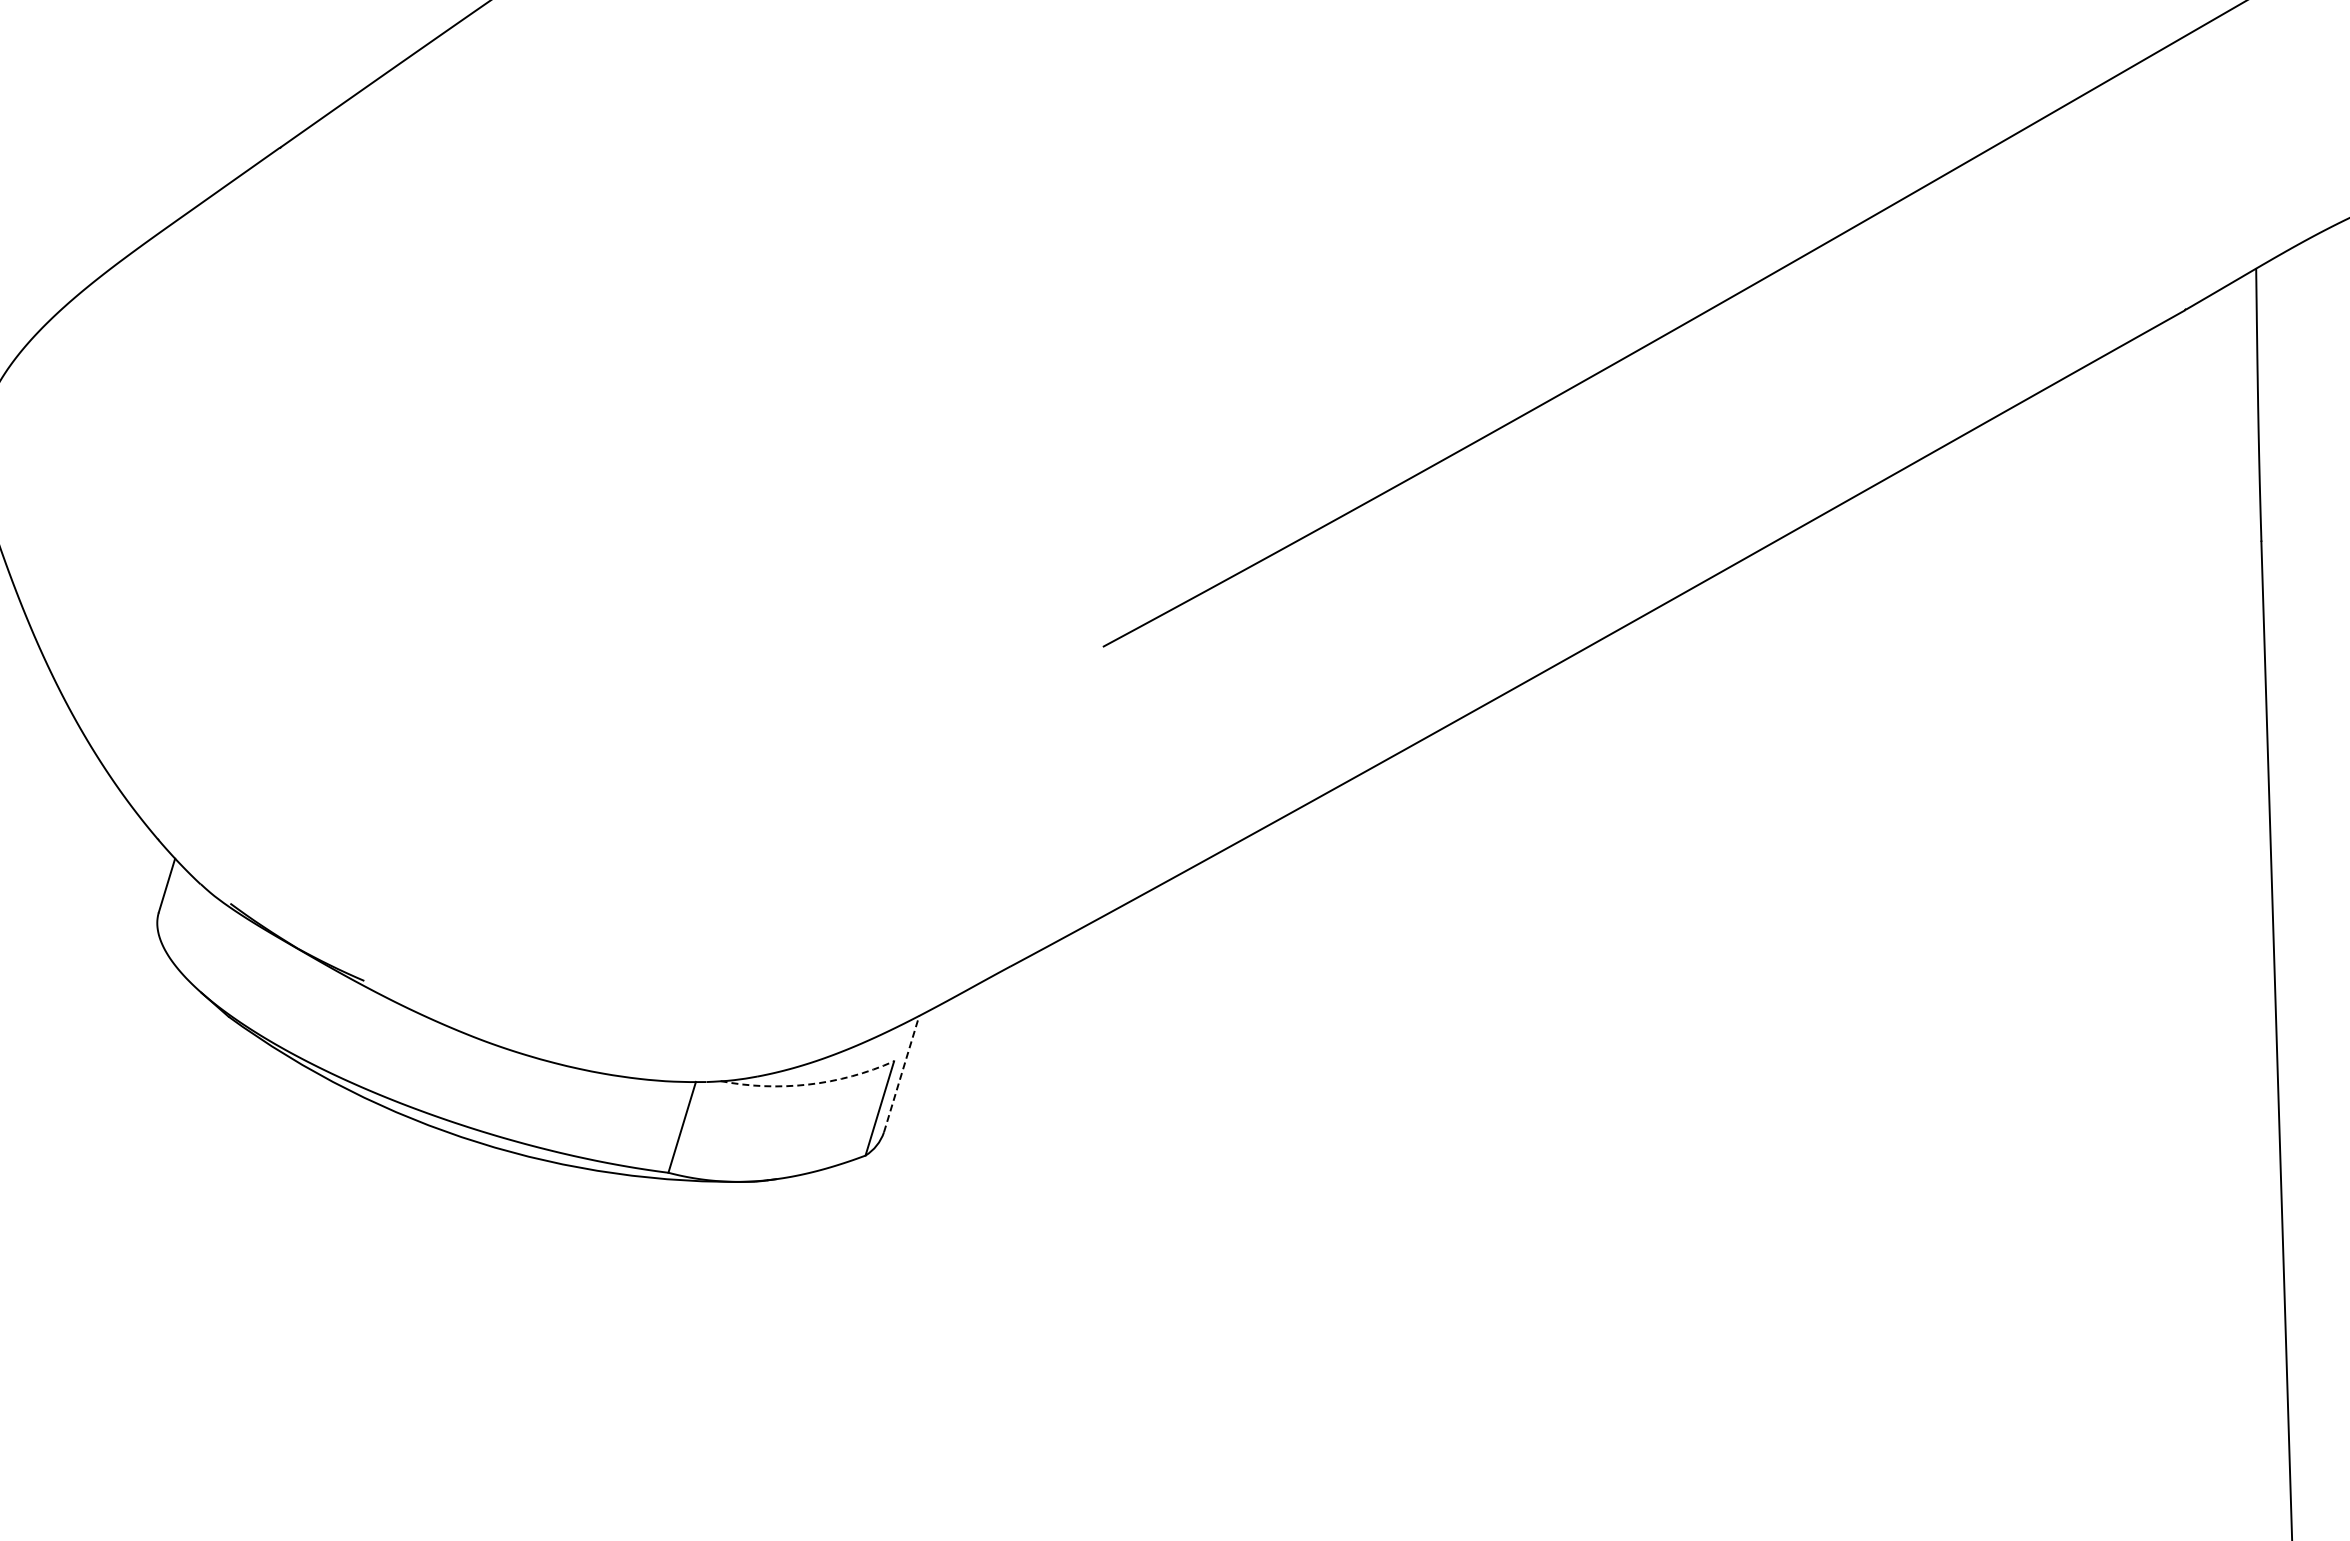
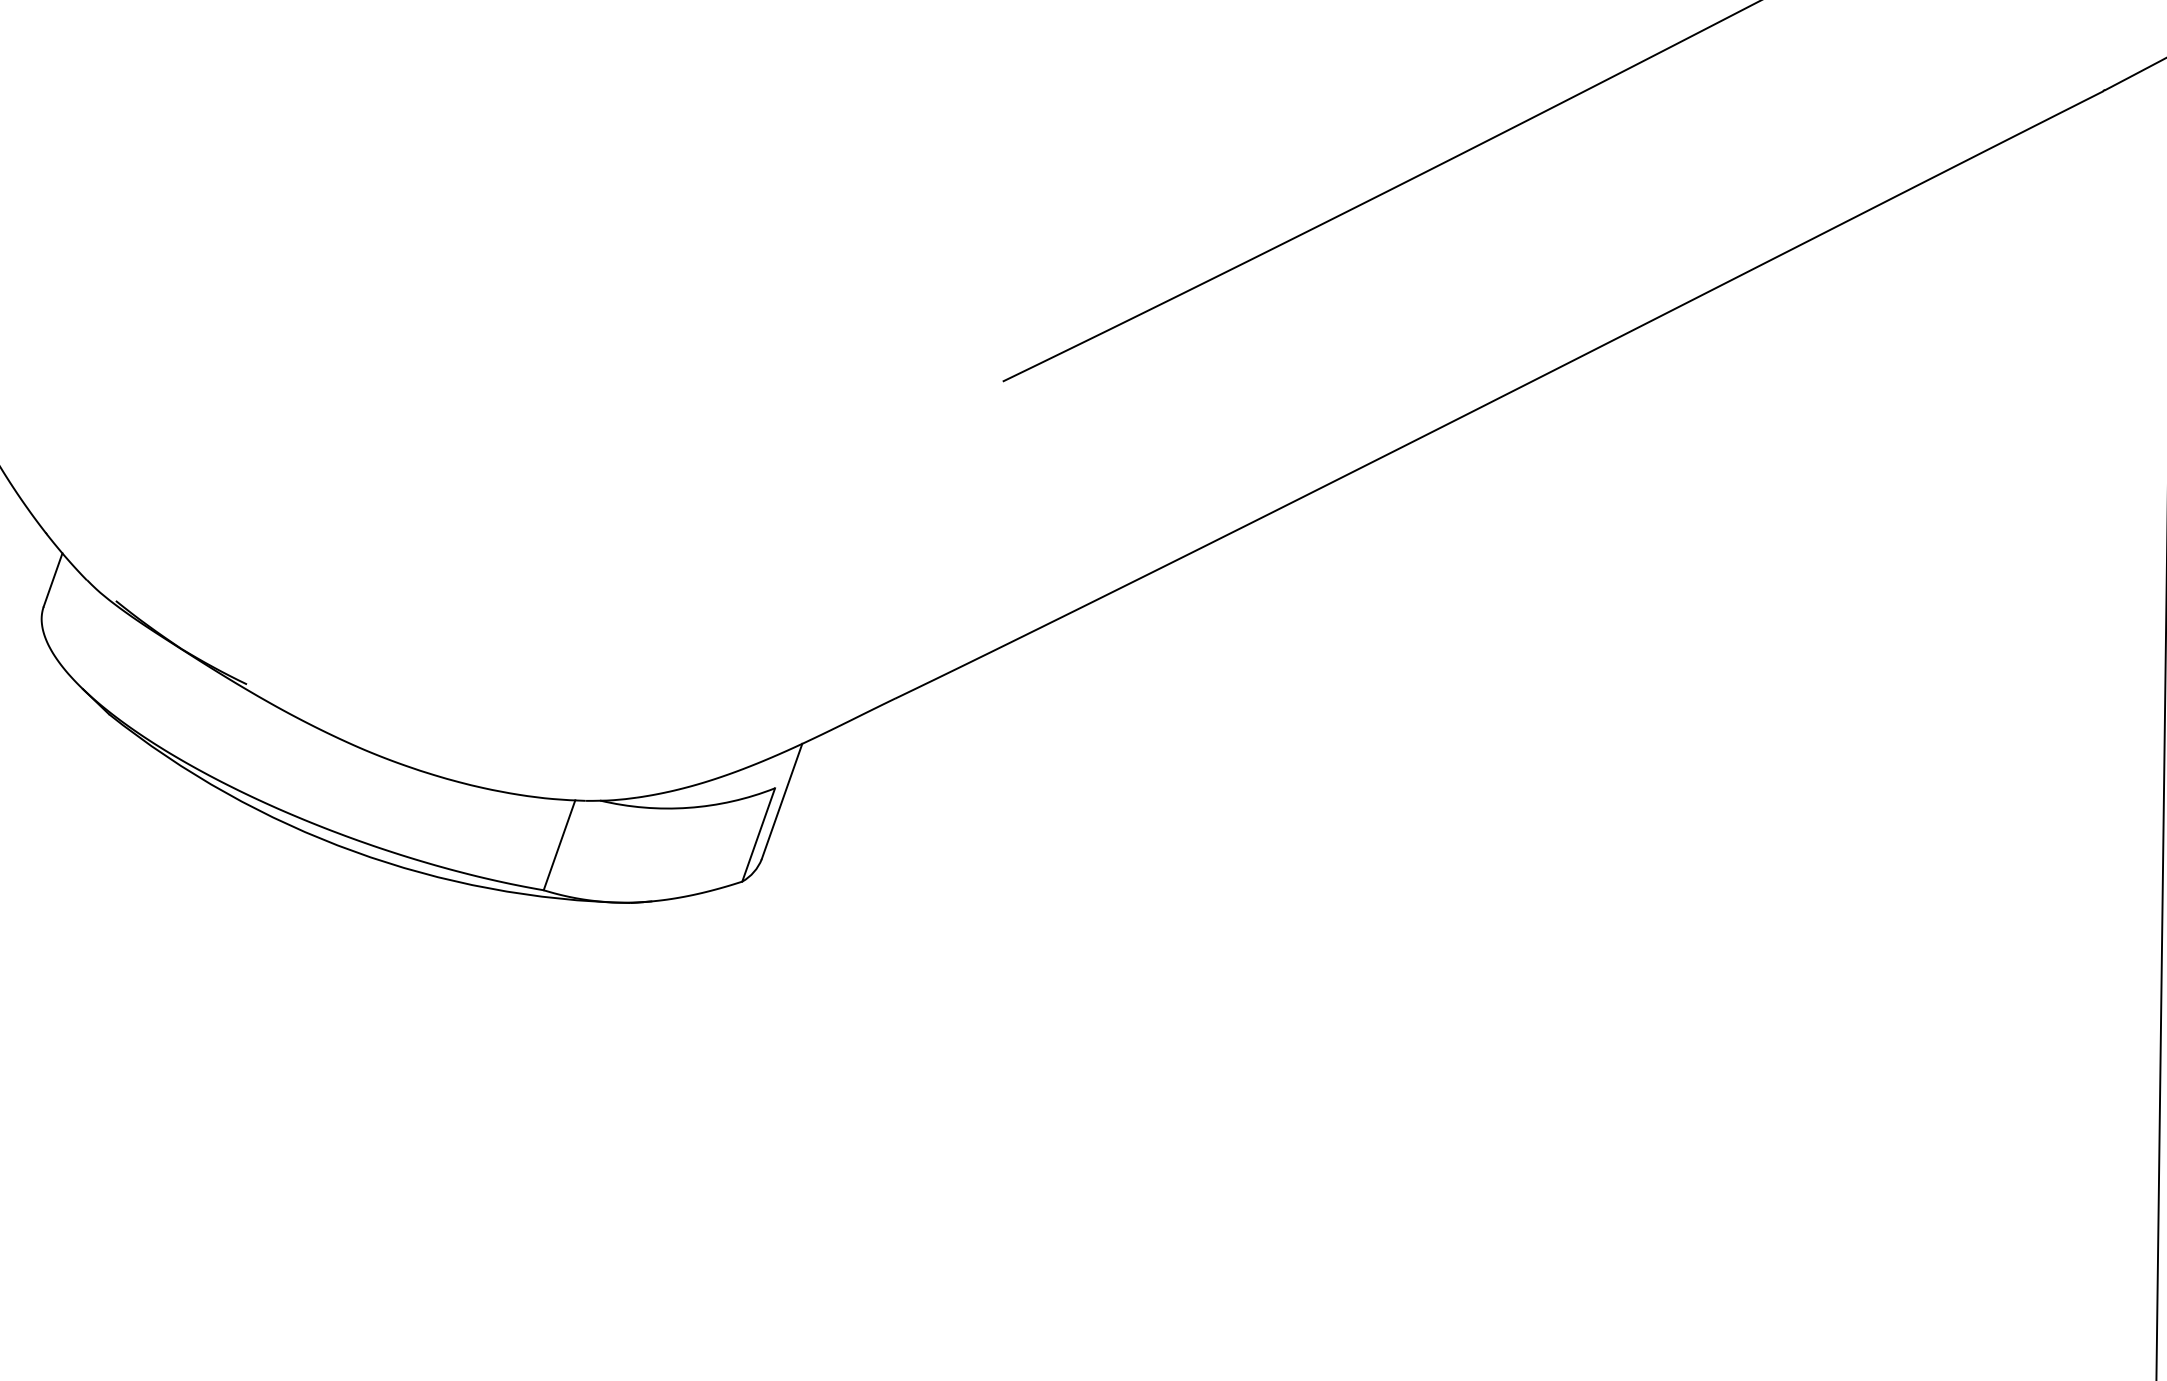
line: (901, 1074) -> (781, 801), dashed -> solid
arc: (808, 1084) -> (688, 807), dashed -> solid

